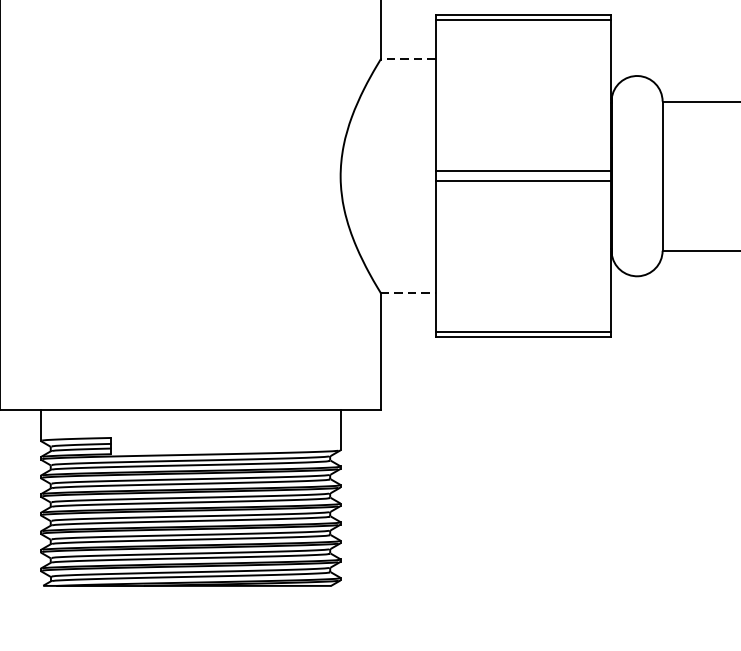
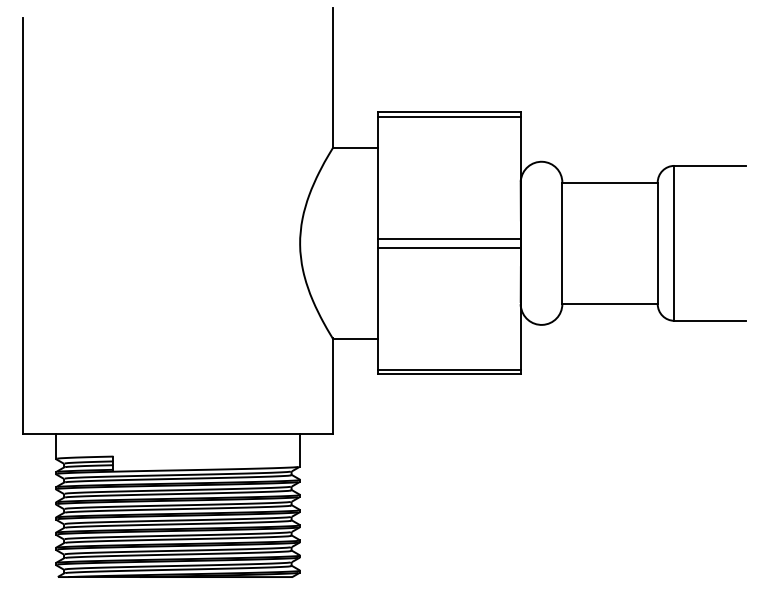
line: (407, 59) -> (354, 148), dashed -> solid
line: (408, 292) -> (355, 338), dashed -> solid

